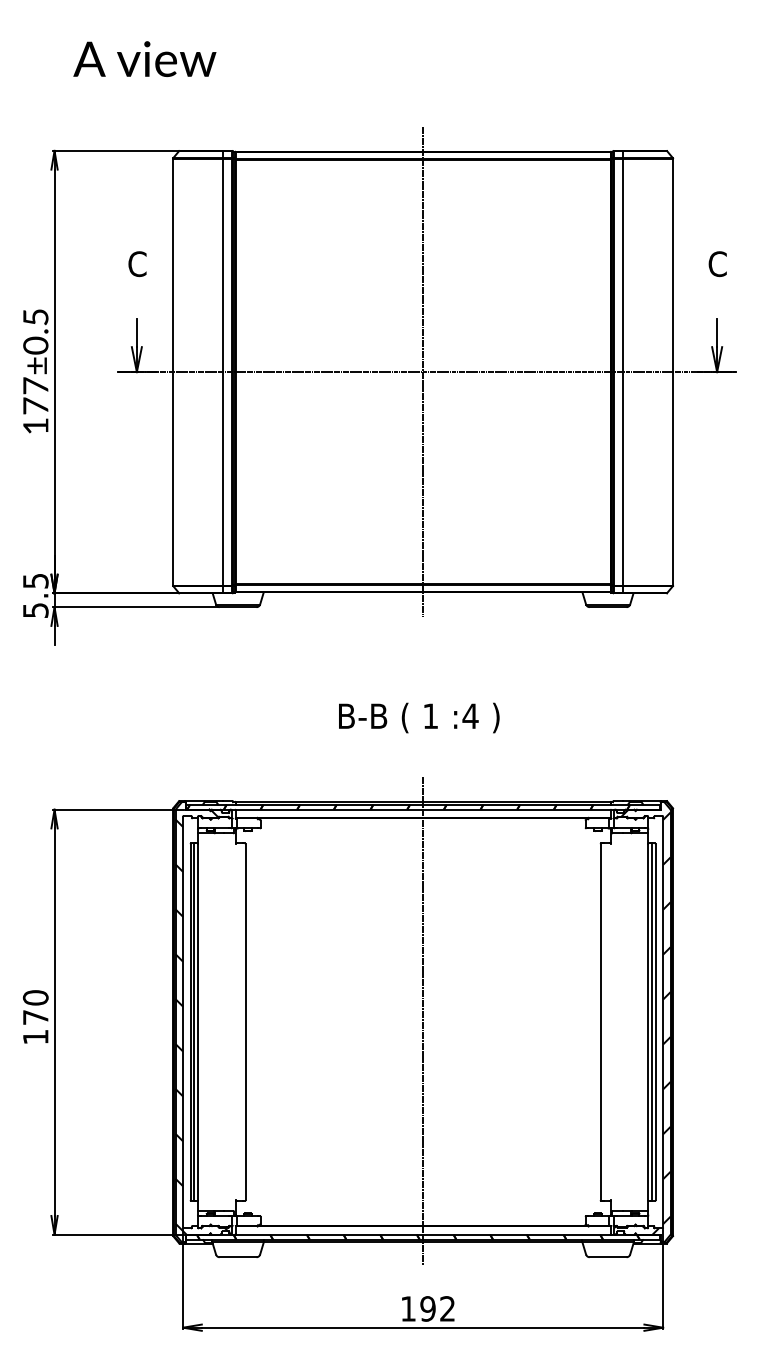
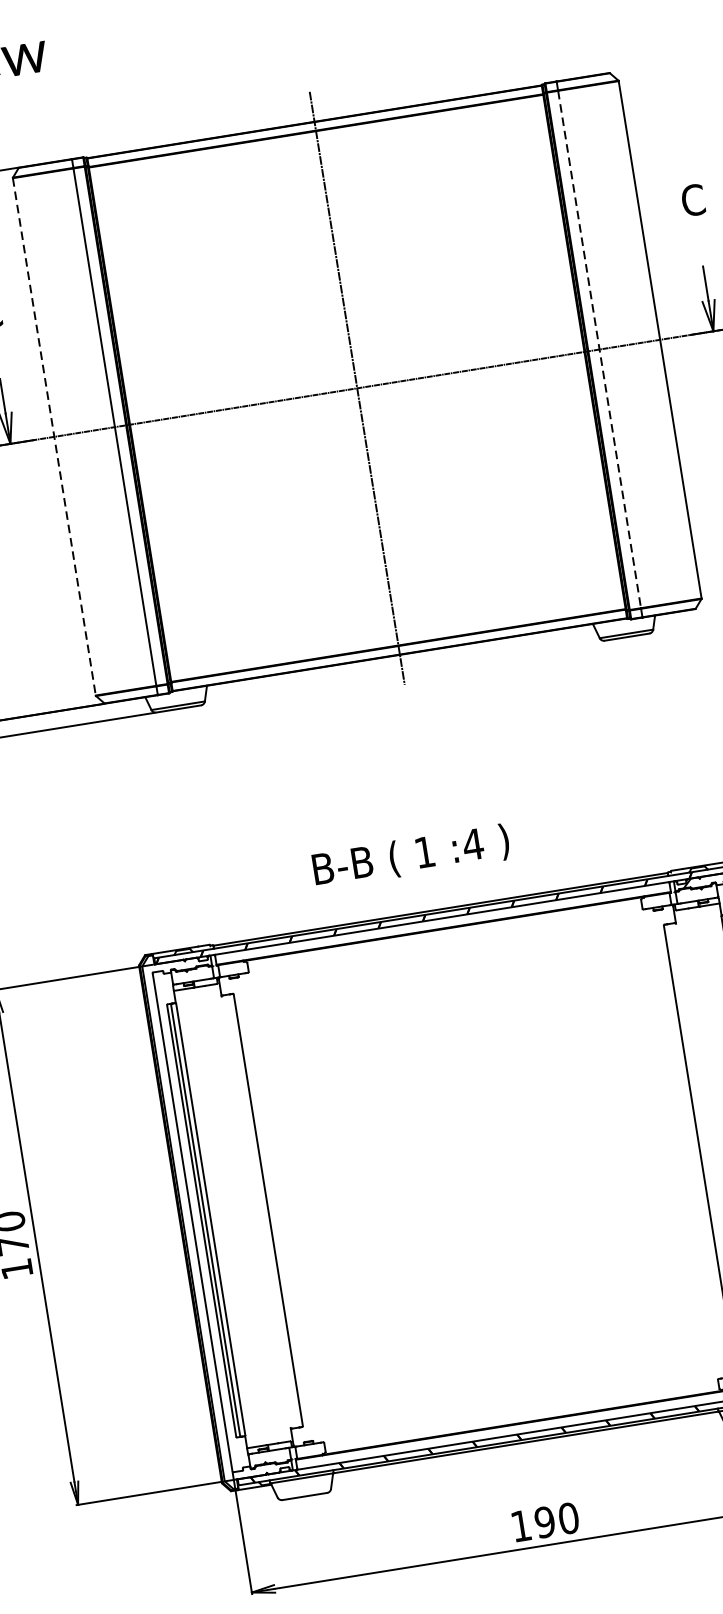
line: (173, 372) -> (54, 437), solid -> dashed
line: (623, 372) -> (600, 349), solid -> dashed
text: (419, 717) -> (411, 855), moved
line: (423, 1020) -> (483, 1173), removed
hatch: (203, 1022) -> (217, 1218), removed
text: (447, 1308) -> (568, 1517), 192 -> 190

